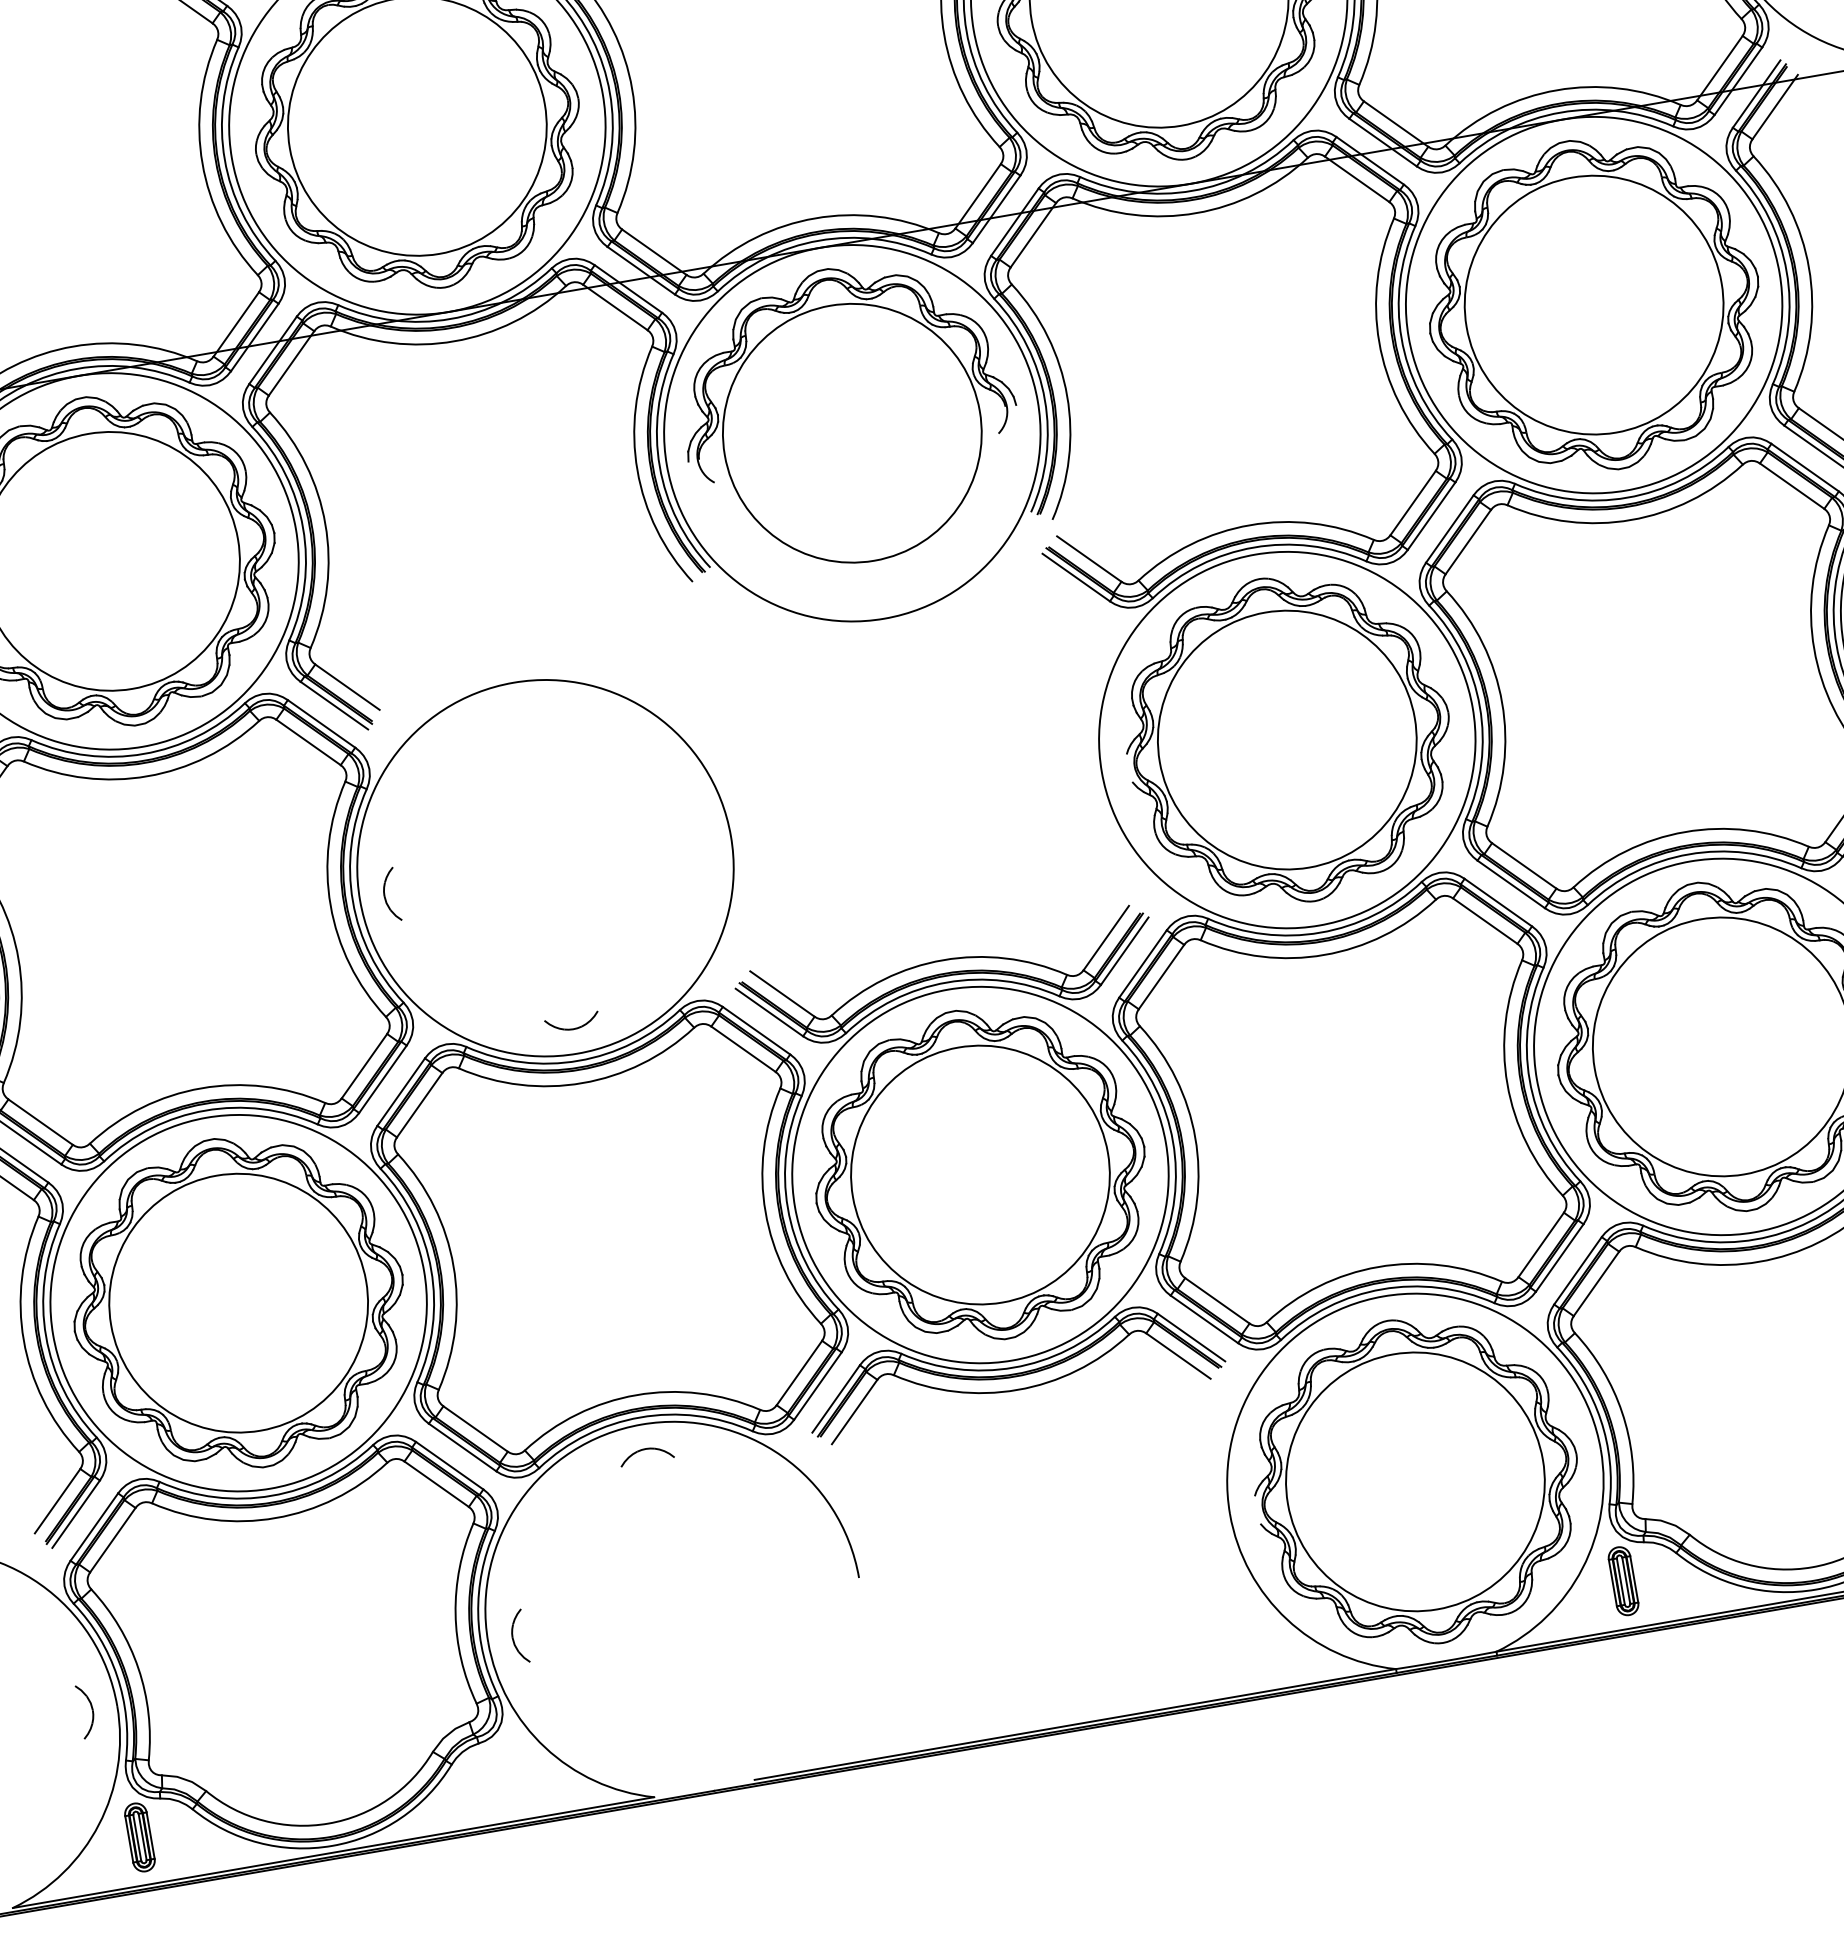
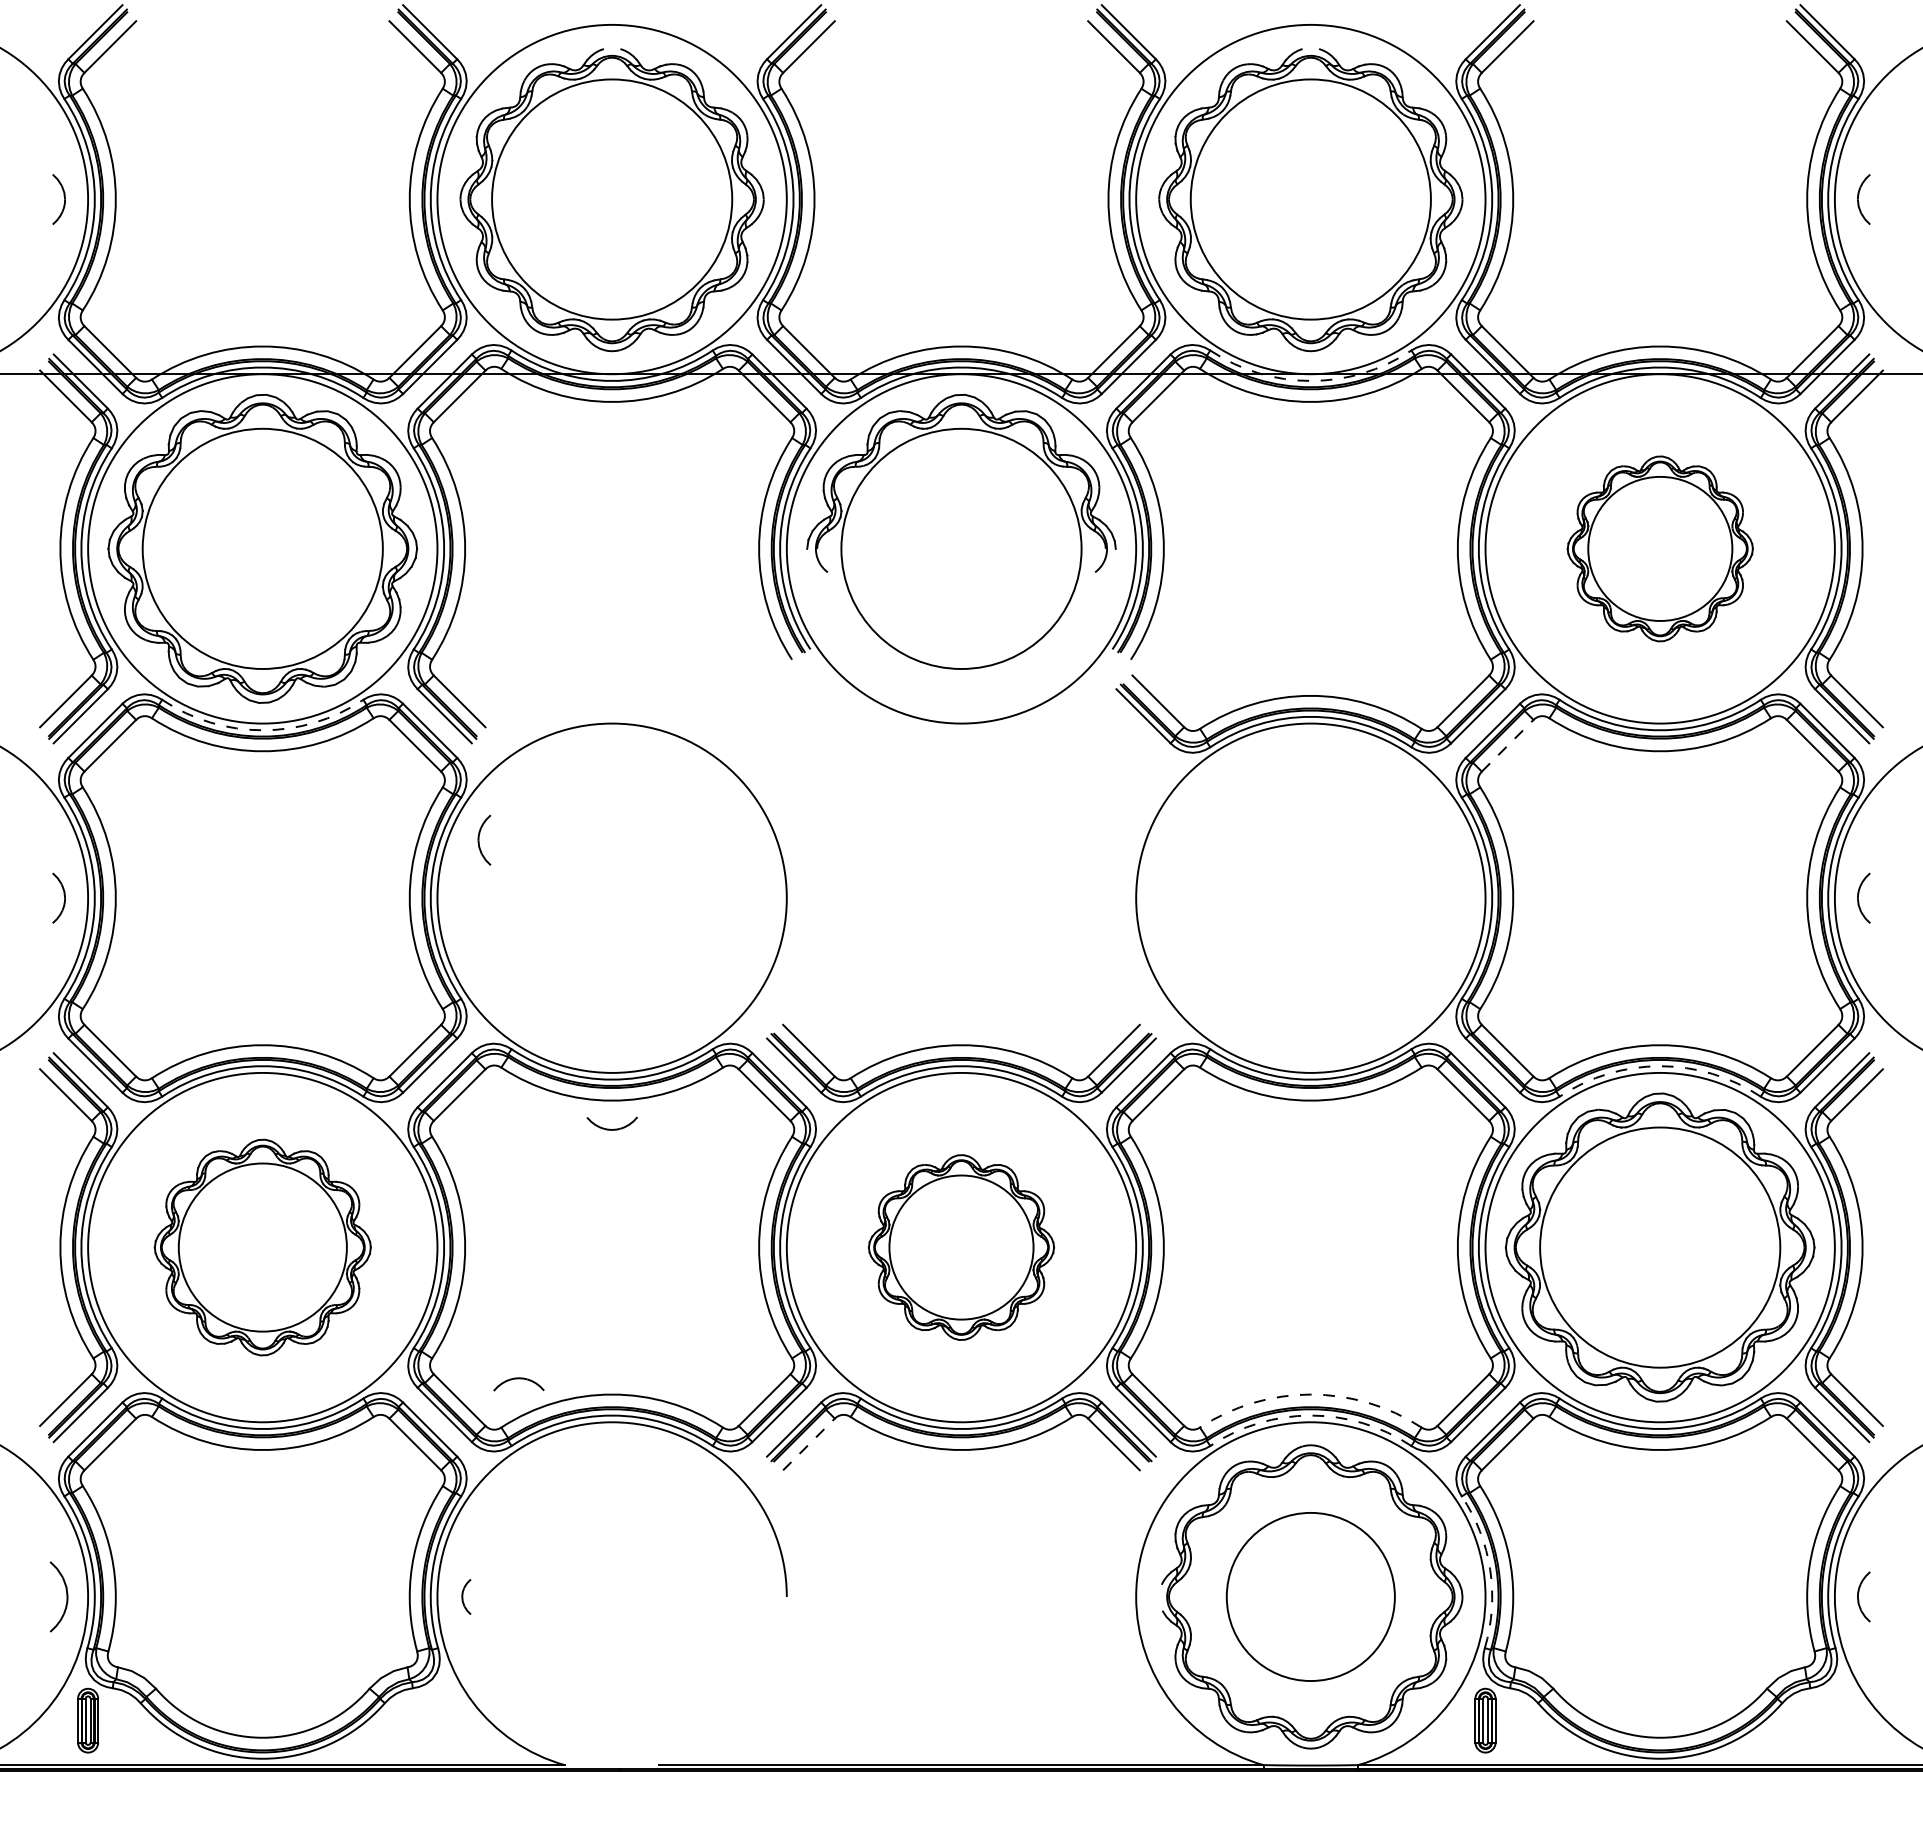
arc: (1191, 190) -> (1310, 380), solid -> dashed
part: (1594, 304) -> (1660, 548), size x0.6
line: (1468, 541) -> (1507, 745), solid -> dashed
part: (1288, 738) -> (1312, 897), removed
arc: (143, 754) -> (262, 730), solid -> dashed
arc: (1689, 854) -> (1660, 1066), solid -> dashed
part: (390, 894) -> (484, 839), moved
part: (571, 1022) -> (611, 1123), moved
part: (980, 1174) -> (961, 1247), size x0.6
arc: (1377, 1267) -> (1310, 1394), solid -> dashed
arc: (1381, 1289) -> (1310, 1415), solid -> dashed
part: (238, 1303) -> (262, 1247), size x0.7
line: (855, 1411) -> (809, 1444), solid -> dashed
arc: (1601, 1419) -> (1490, 1569), solid -> dashed
part: (646, 1455) -> (518, 1384), moved
circle: (1414, 1481) -> (1310, 1596), size x0.7
part: (518, 1636) -> (466, 1596), size x0.7
part: (85, 1711) -> (58, 1596), size x1.4

